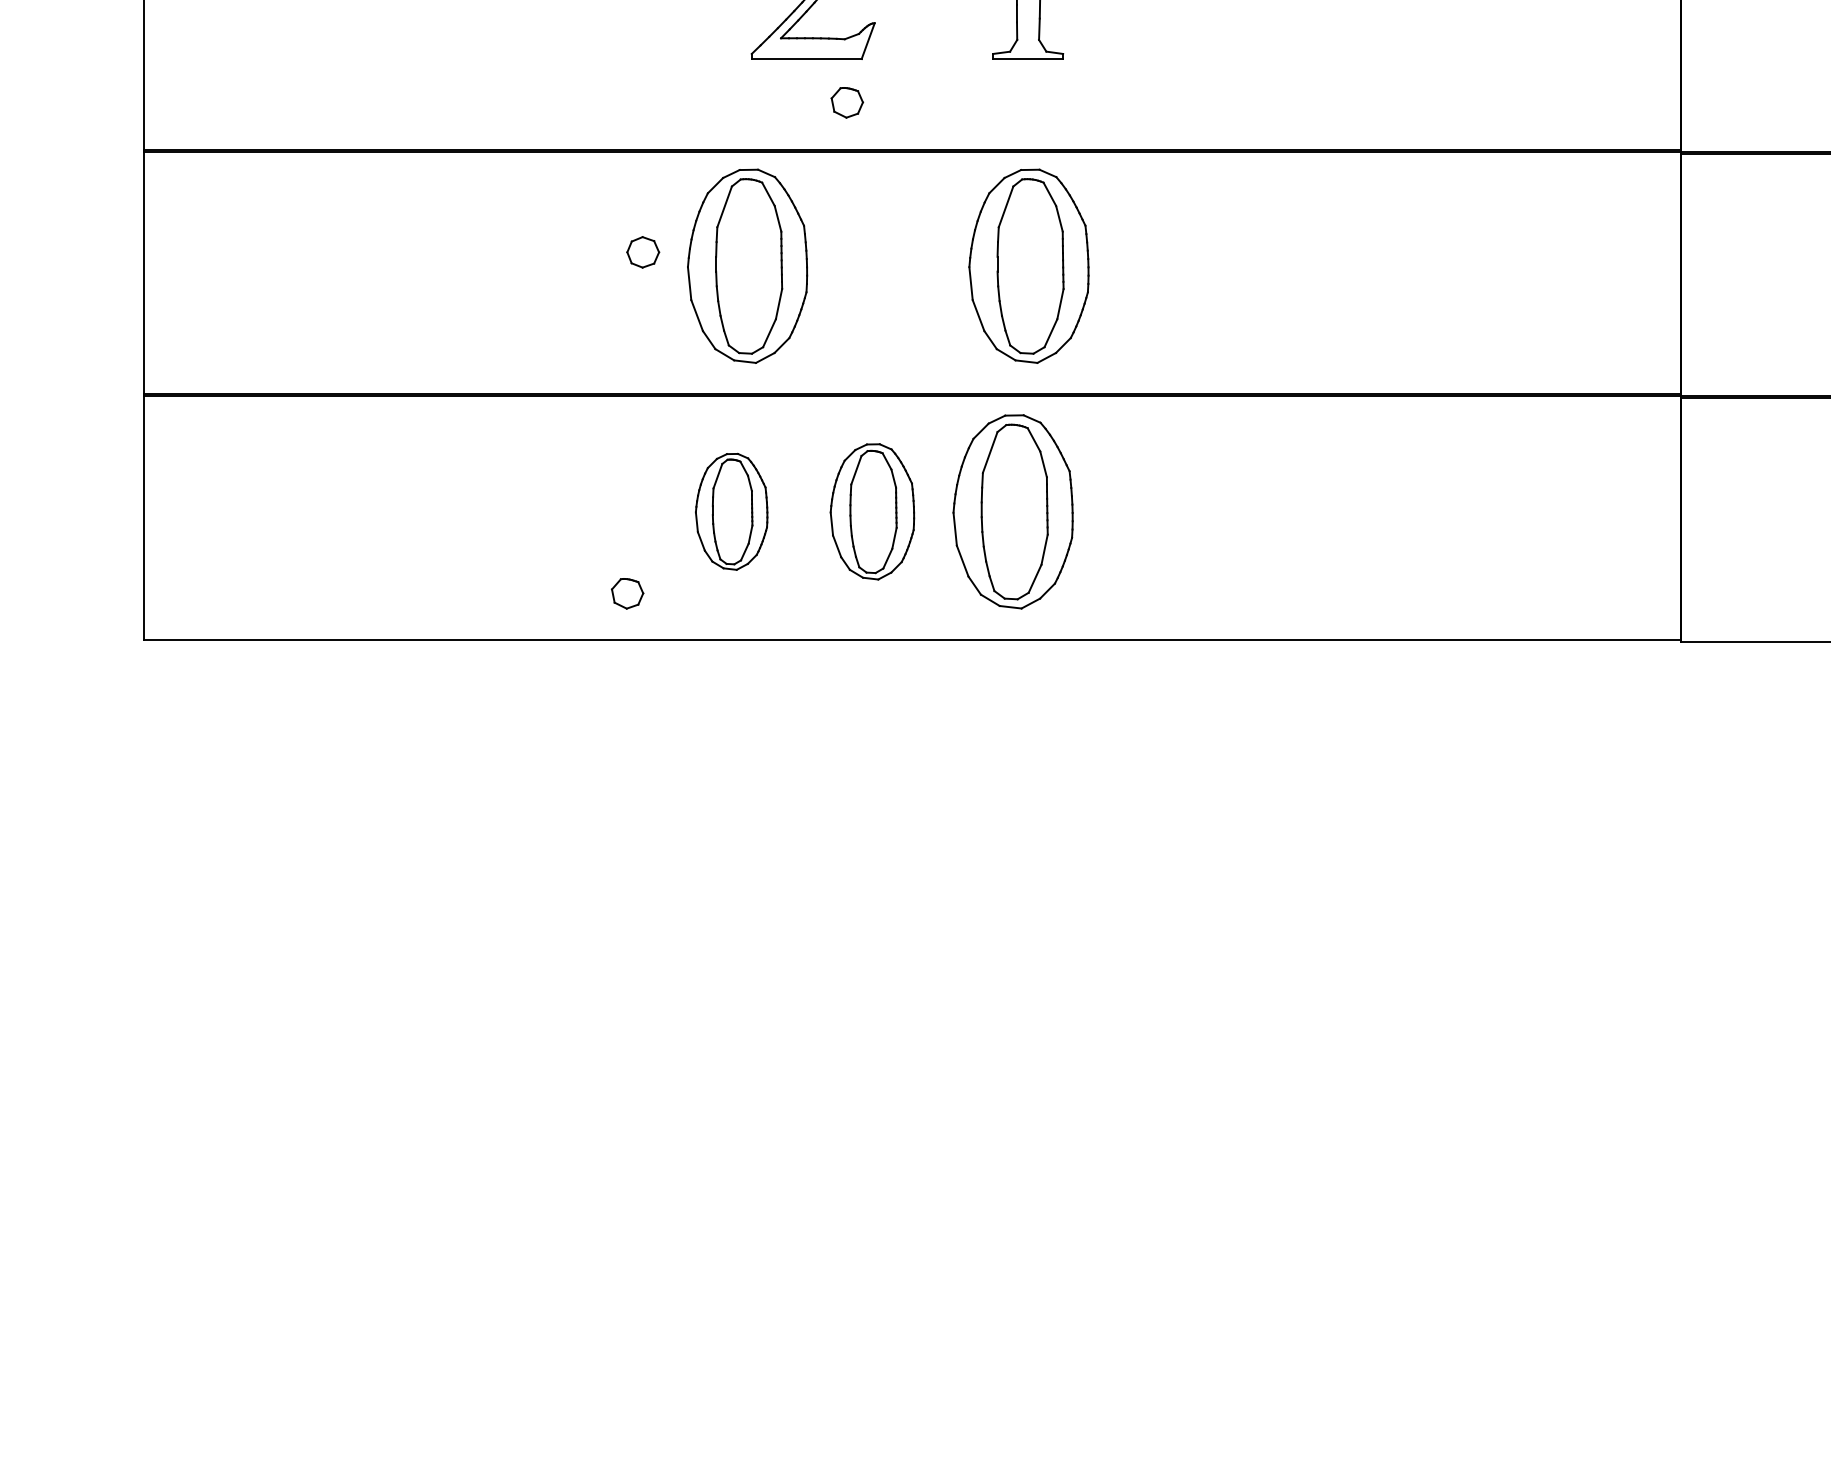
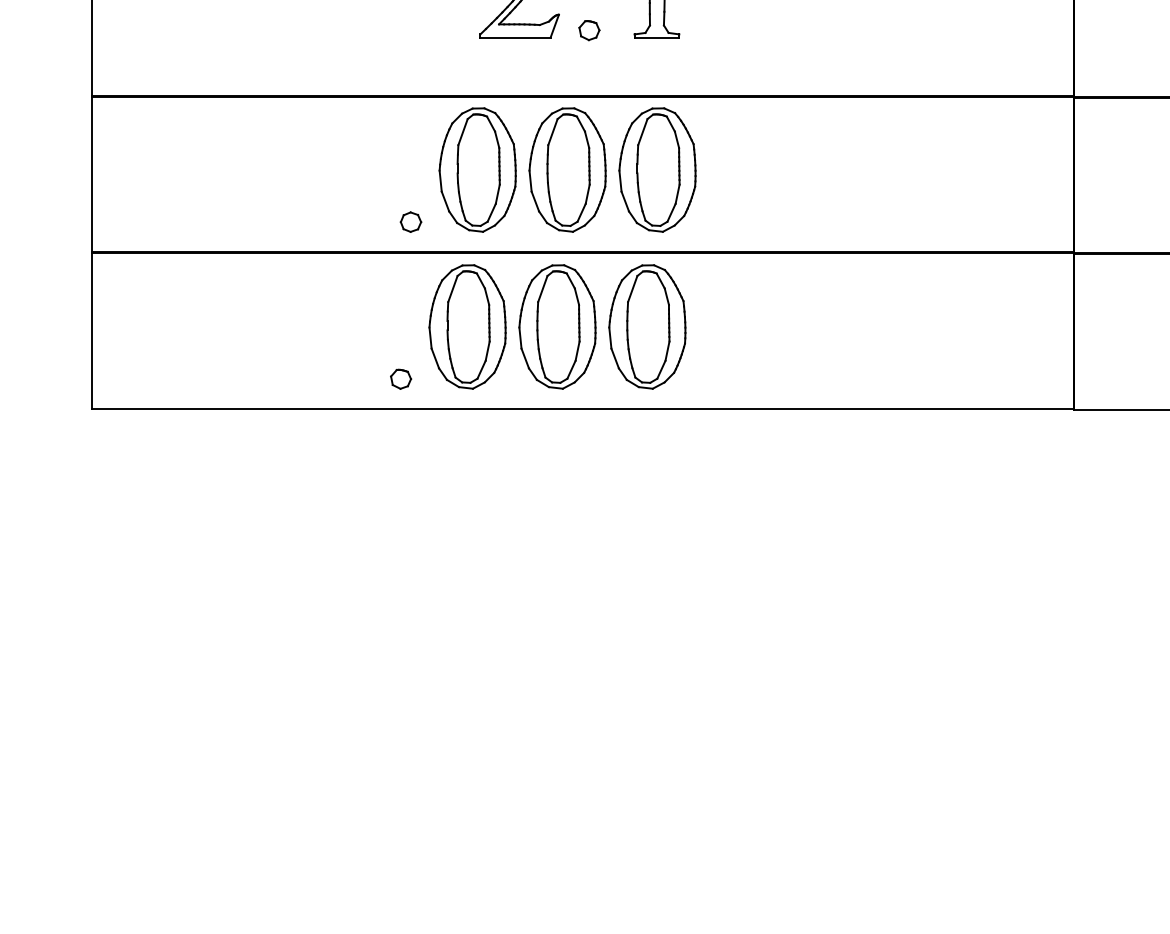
part: (847, 102) -> (589, 30), moved
part: (642, 251) -> (410, 221), moved
part: (888, 265) -> (567, 169), added
part: (731, 511) -> (467, 326), size x1.67
part: (872, 511) -> (557, 326), size x1.43

